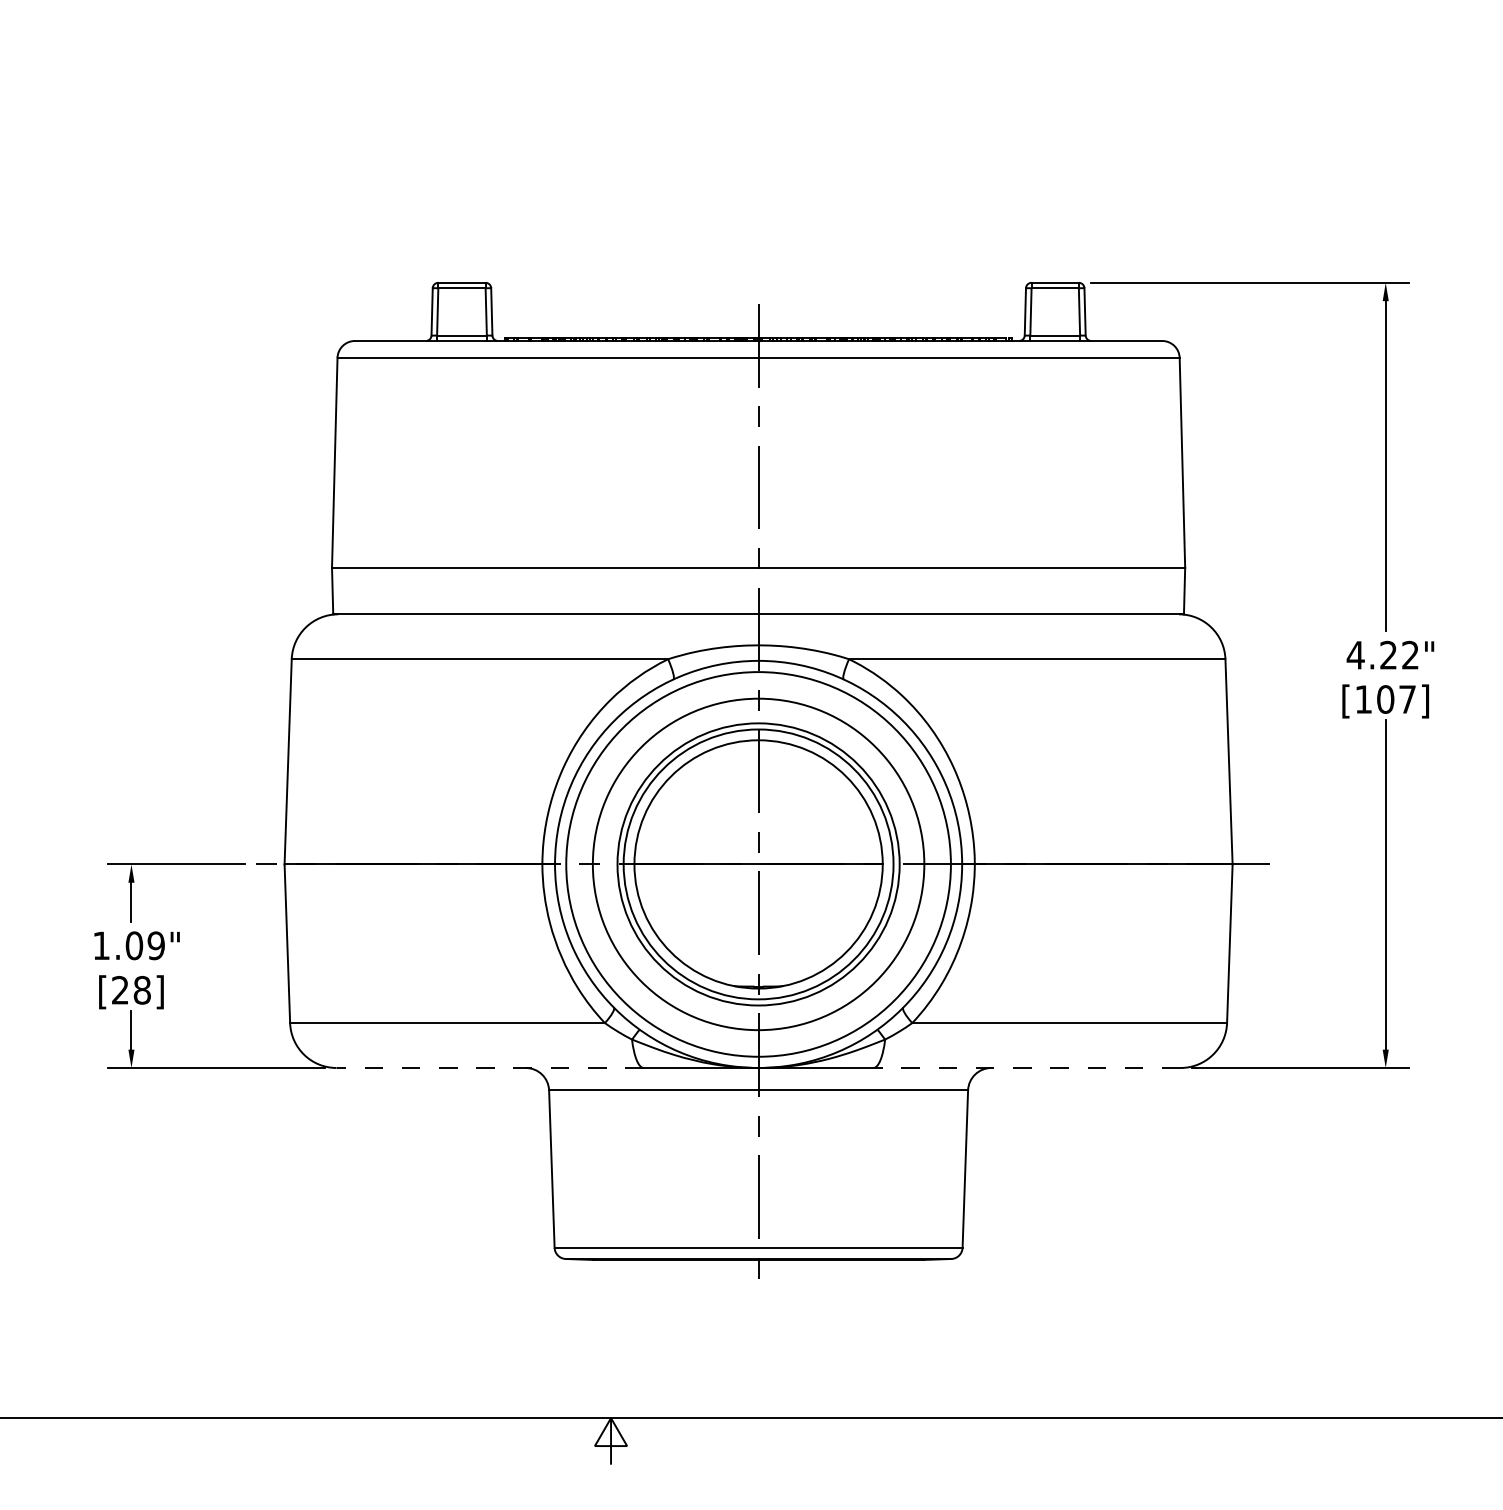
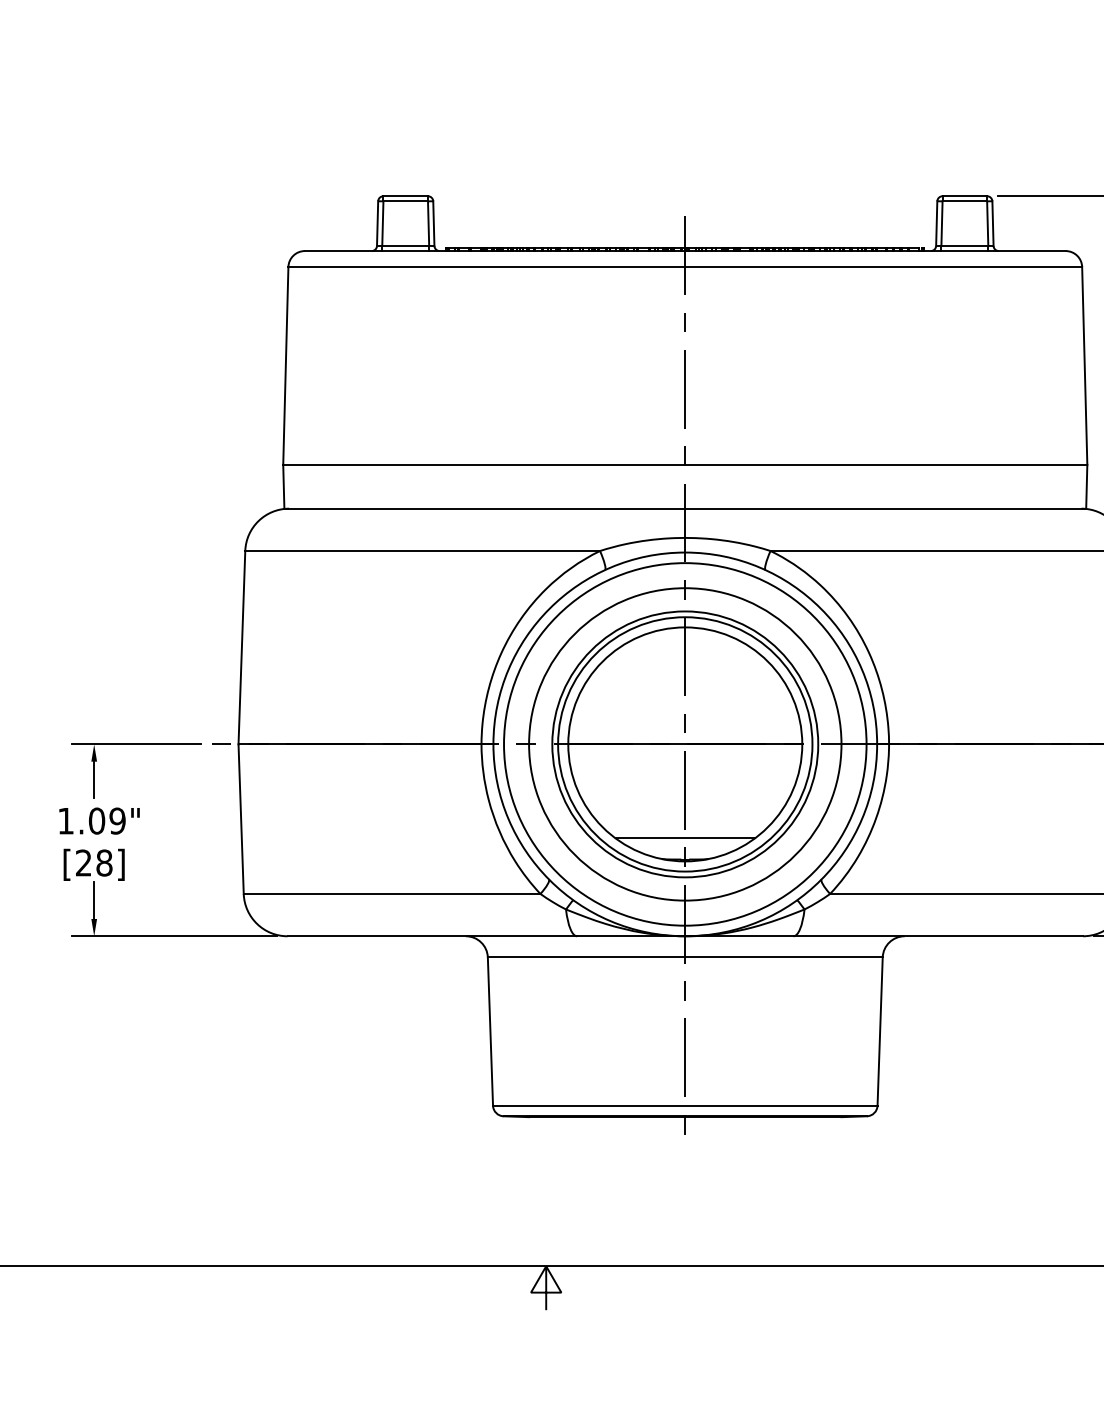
line: (758, 964) -> (685, 838), added
line: (490, 1068) -> (432, 936), dashed -> solid
line: (1027, 1068) -> (938, 936), dashed -> solid

